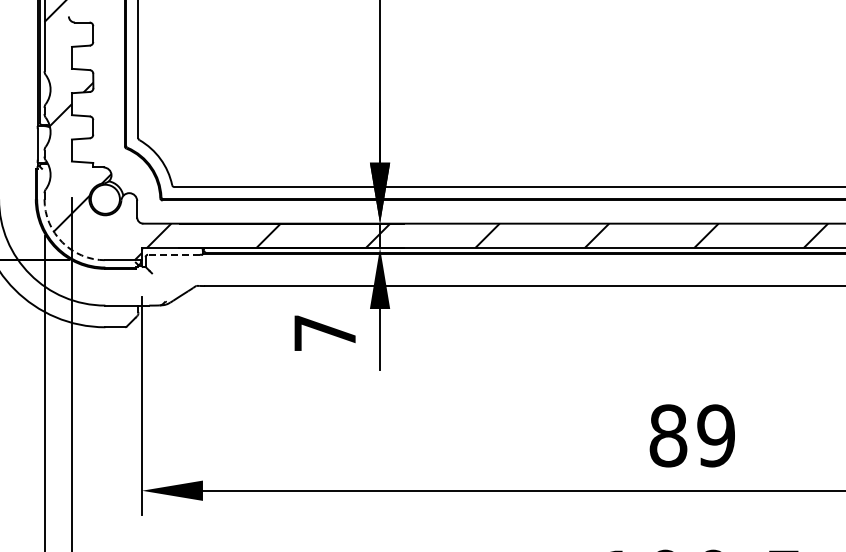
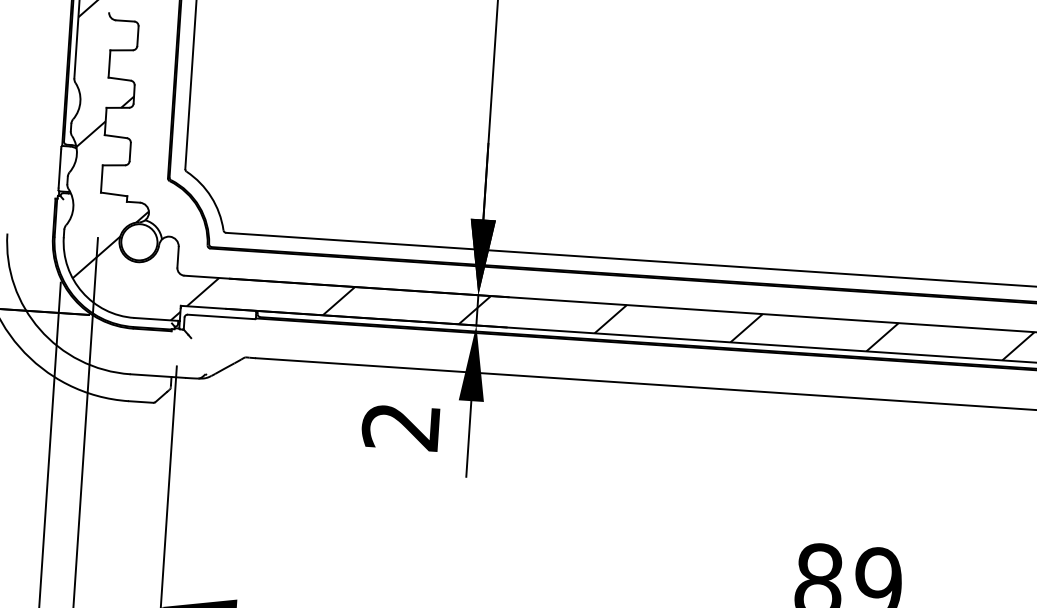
arc: (62, 242) -> (82, 292), dashed -> solid
line: (174, 254) -> (220, 316), dashed -> solid
text: (324, 333) -> (400, 426), 7 -> 2

